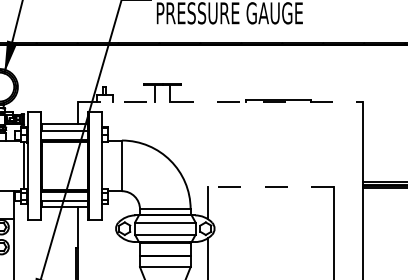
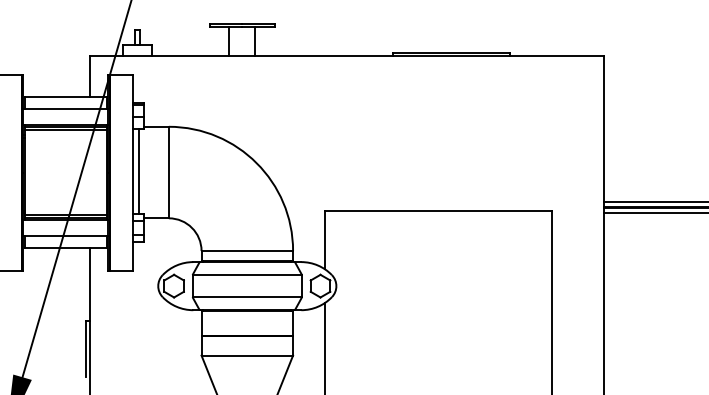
line: (220, 101) -> (347, 56), dashed -> solid
line: (105, 164) -> (139, 170), added
line: (271, 187) -> (439, 211), dashed -> solid

